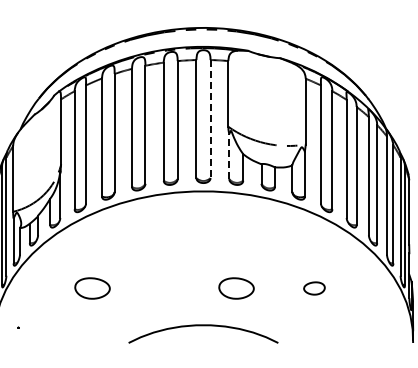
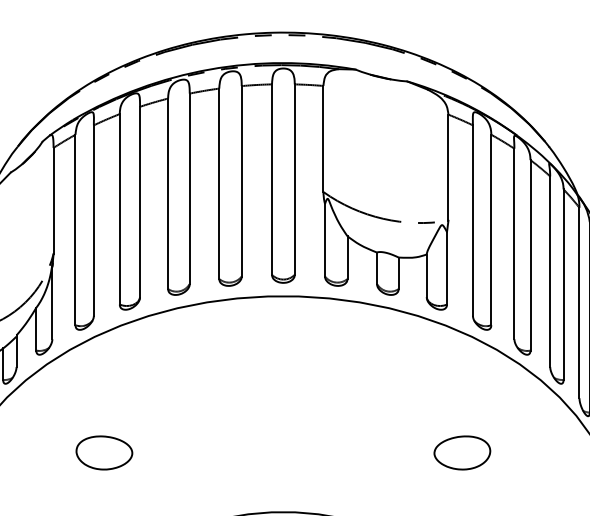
line: (210, 119) -> (294, 180), dashed -> solid
line: (229, 156) -> (325, 239), dashed -> solid
part: (236, 288) -> (336, 452), removed
part: (314, 288) -> (462, 452), size x1.67

